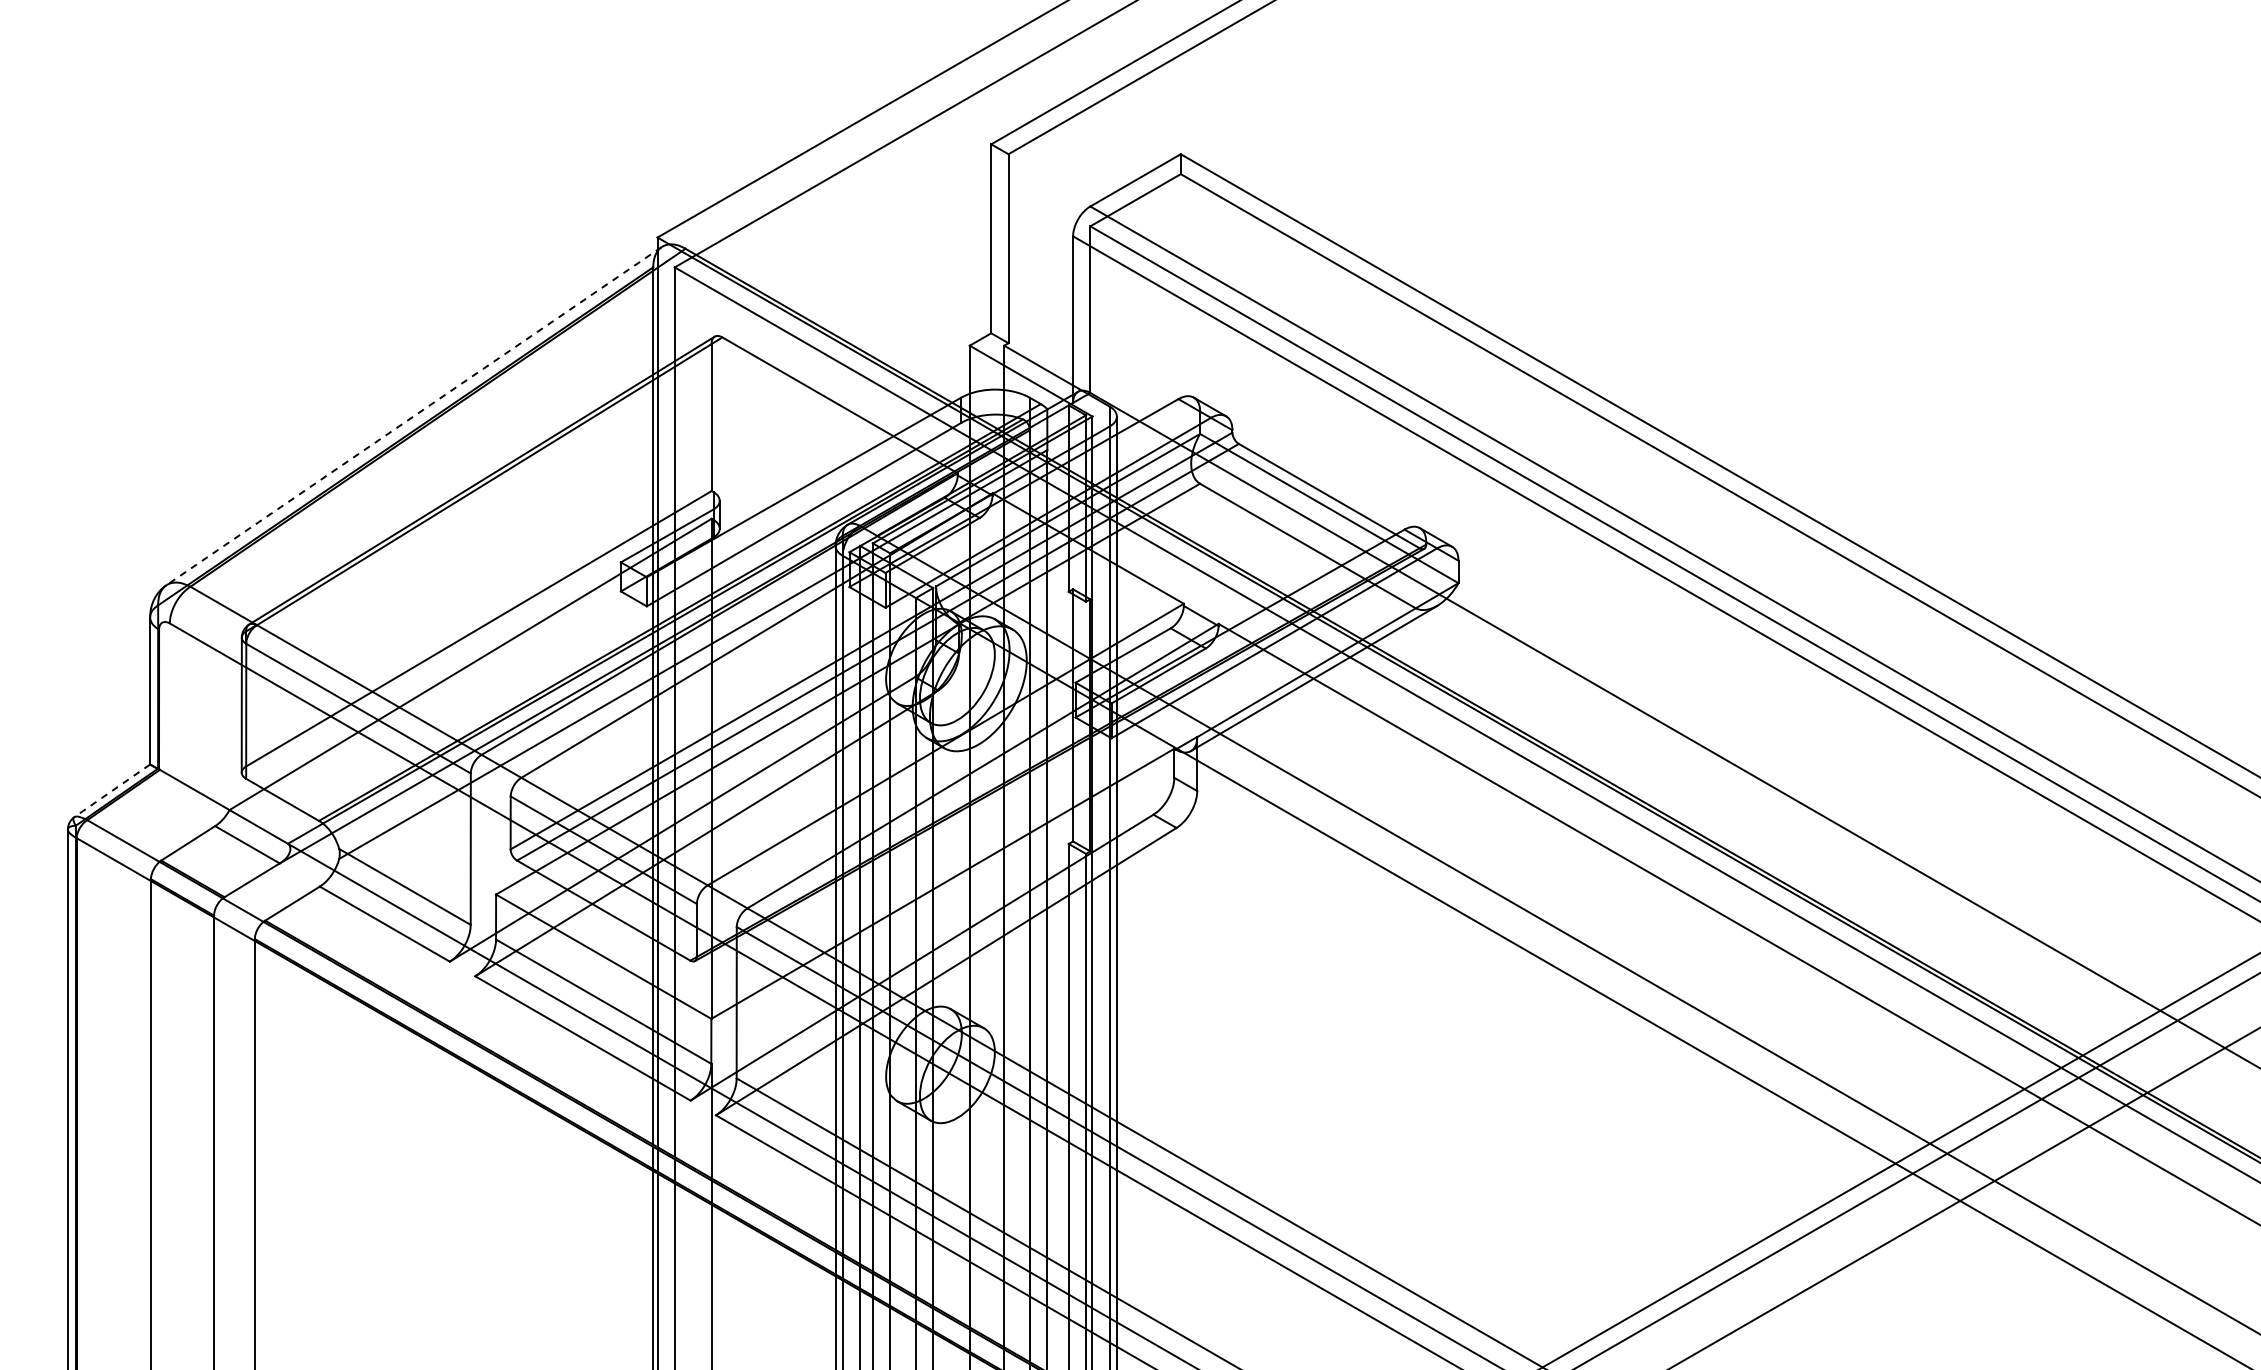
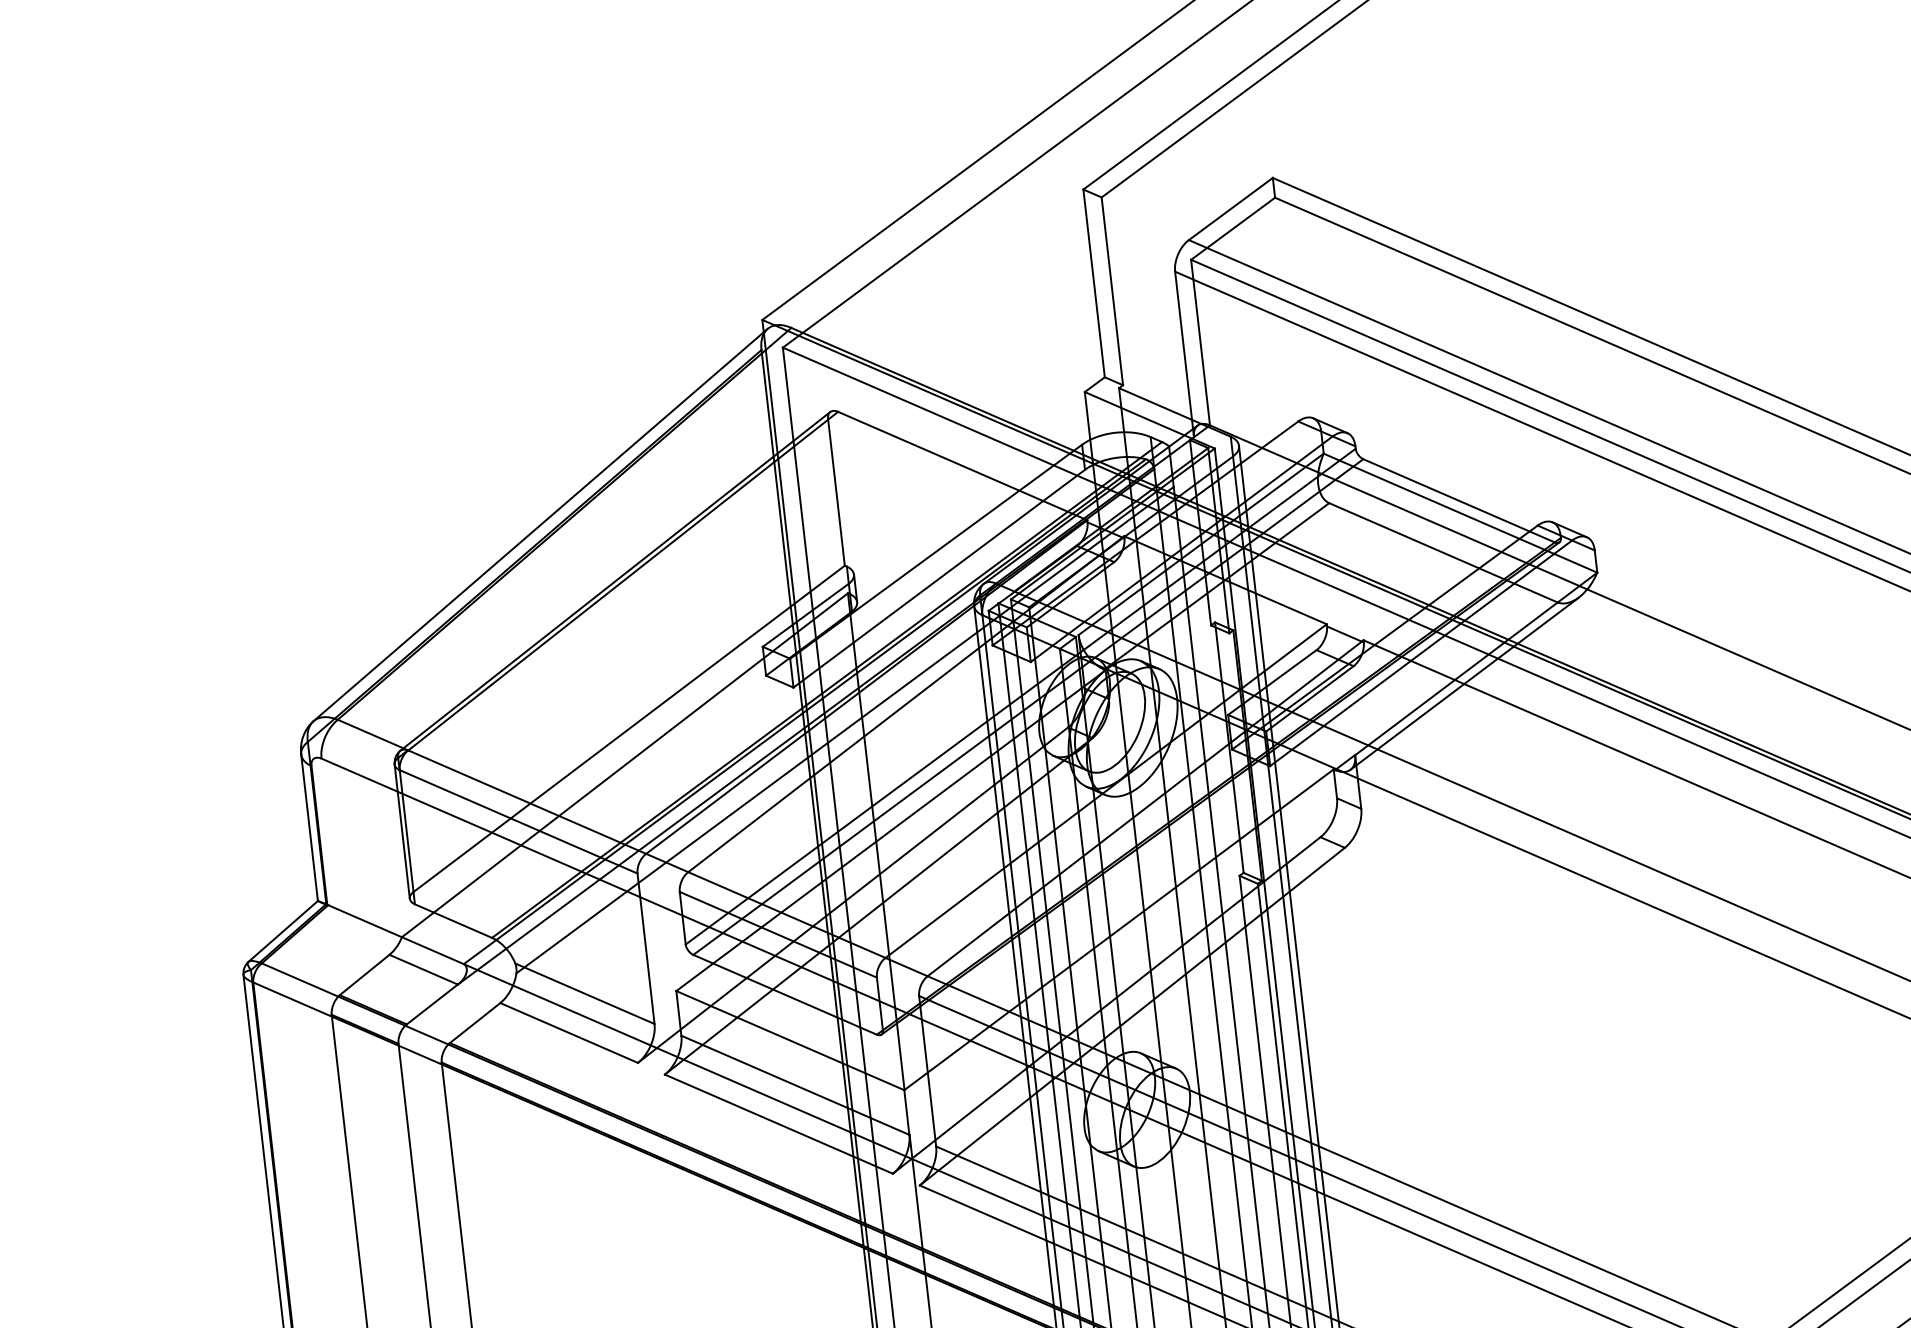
line: (413, 416) -> (540, 525), dashed -> solid
line: (111, 791) -> (282, 932), dashed -> solid

